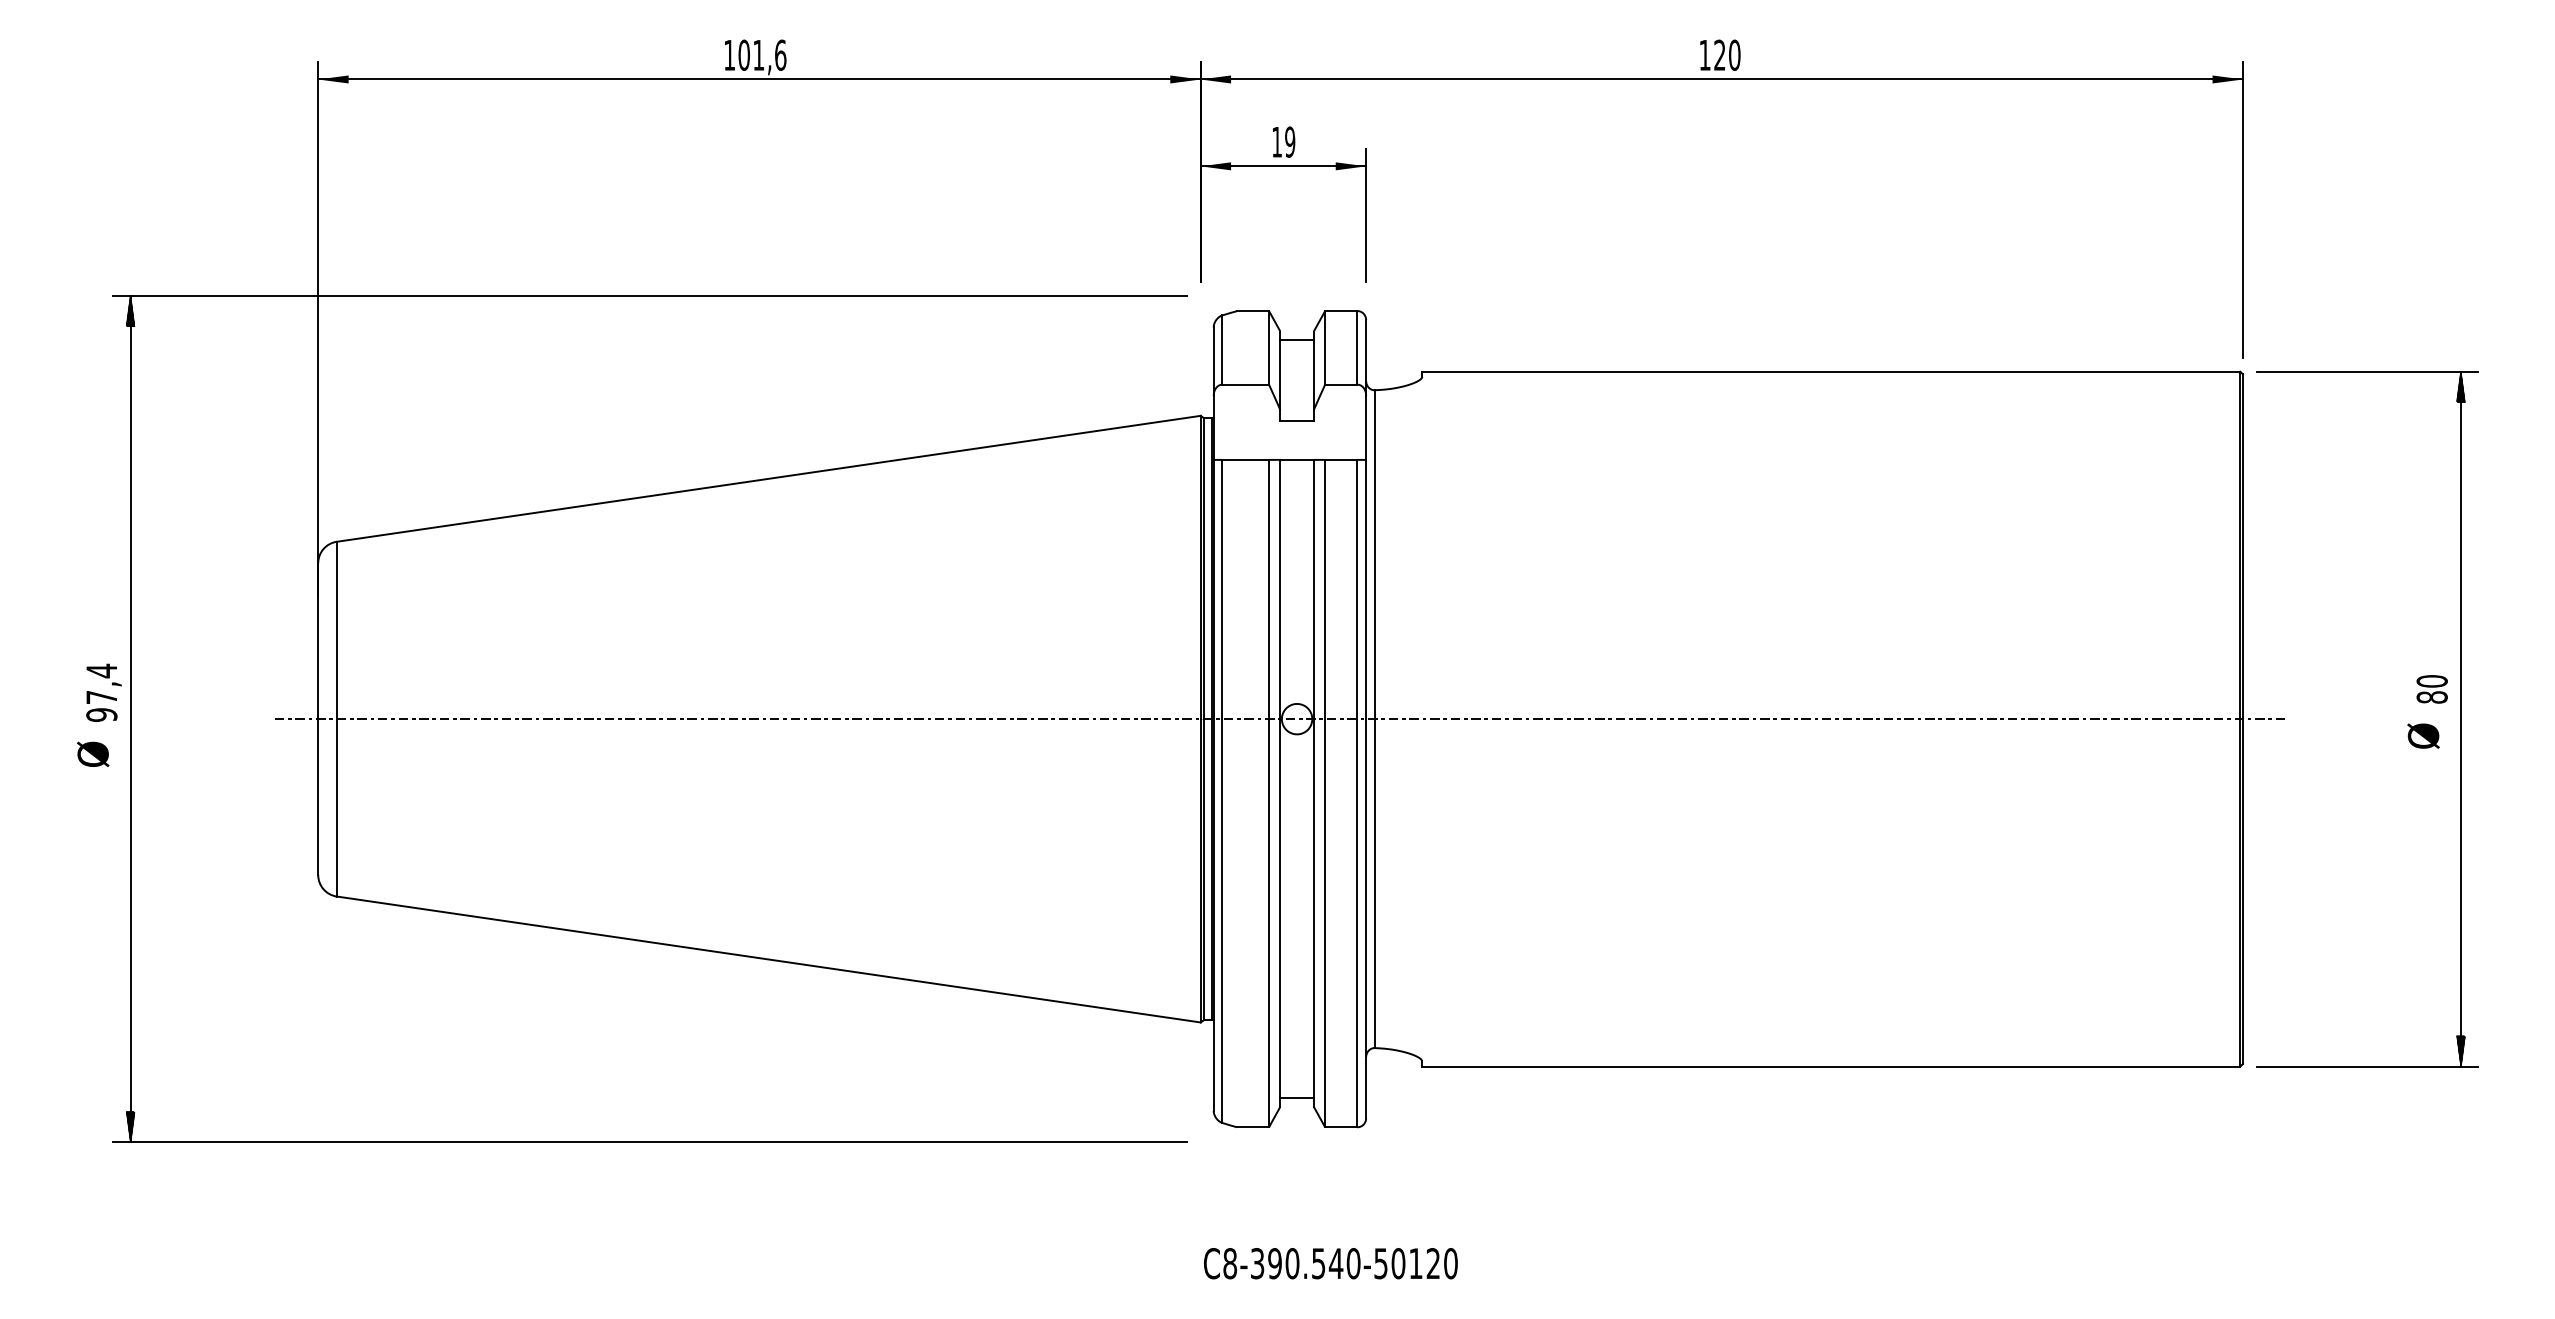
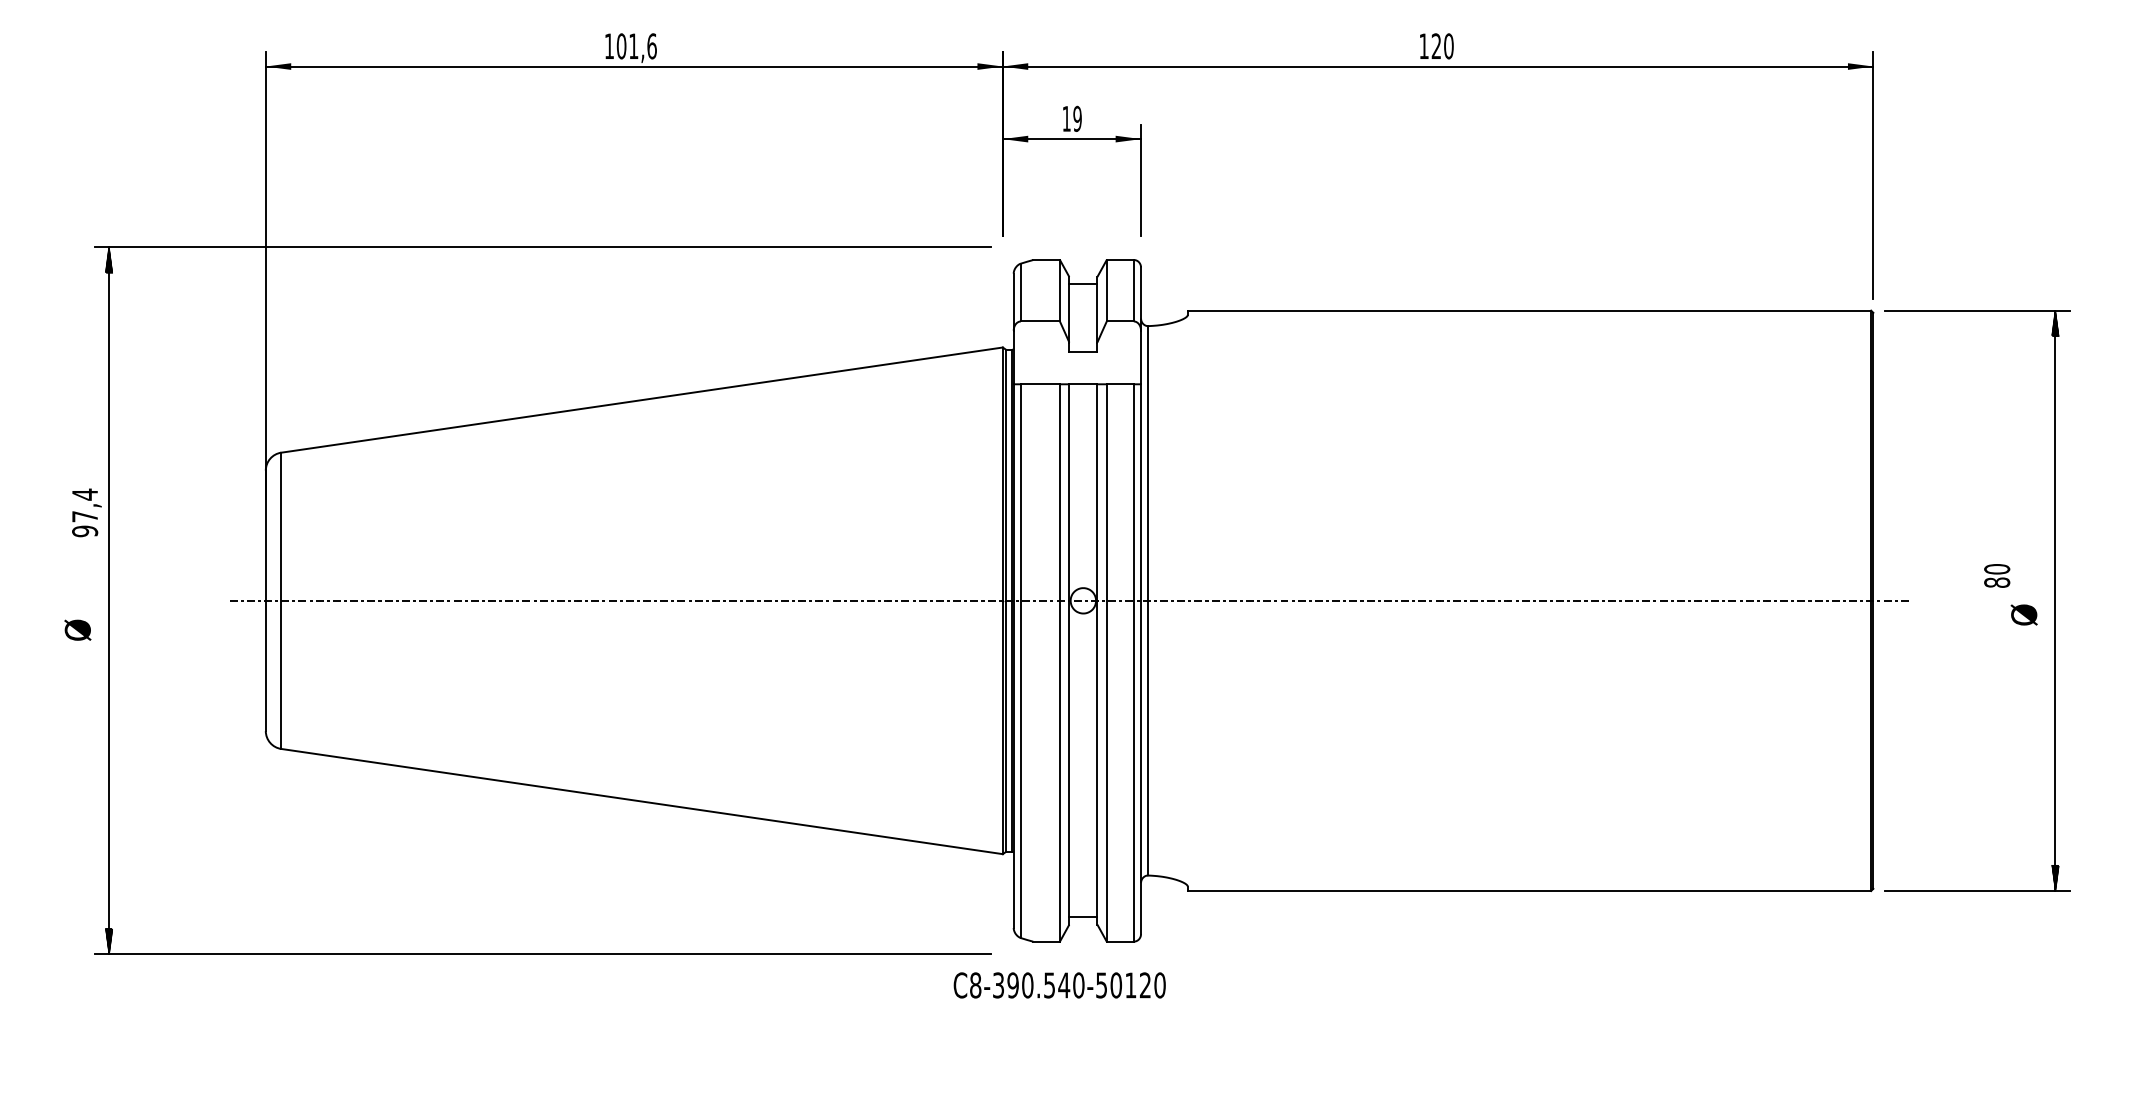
text: (2431, 689) -> (1996, 576), moved
text: (103, 692) -> (86, 512), moved
text: (1330, 1263) -> (1059, 985), moved

